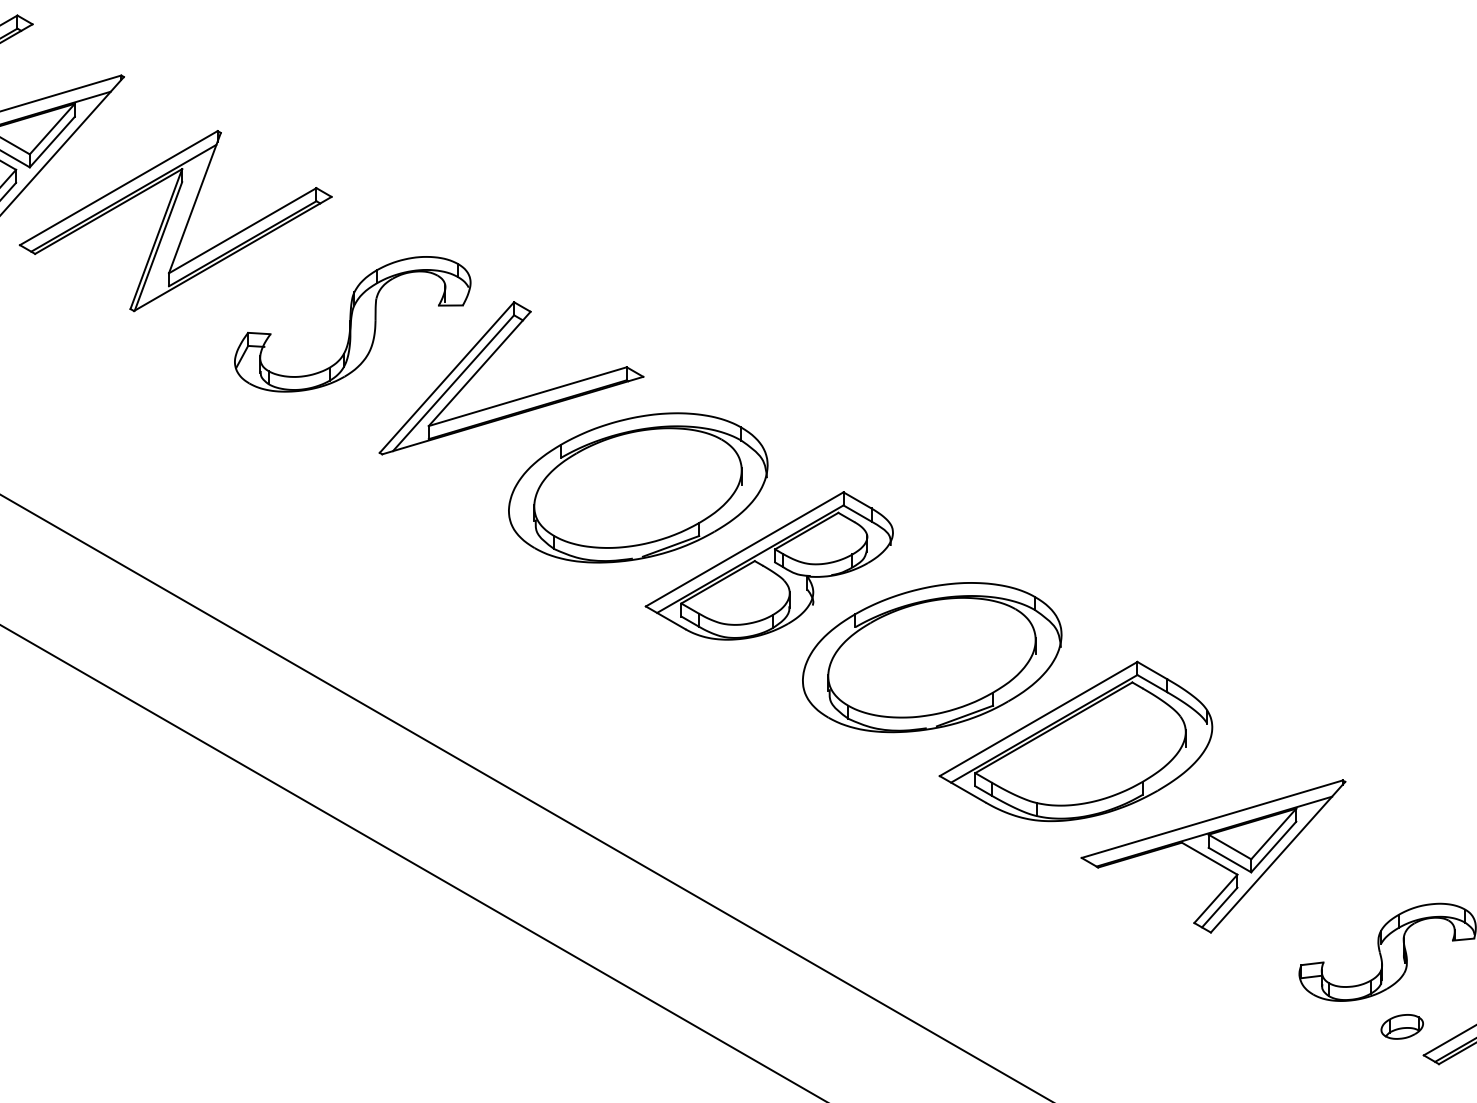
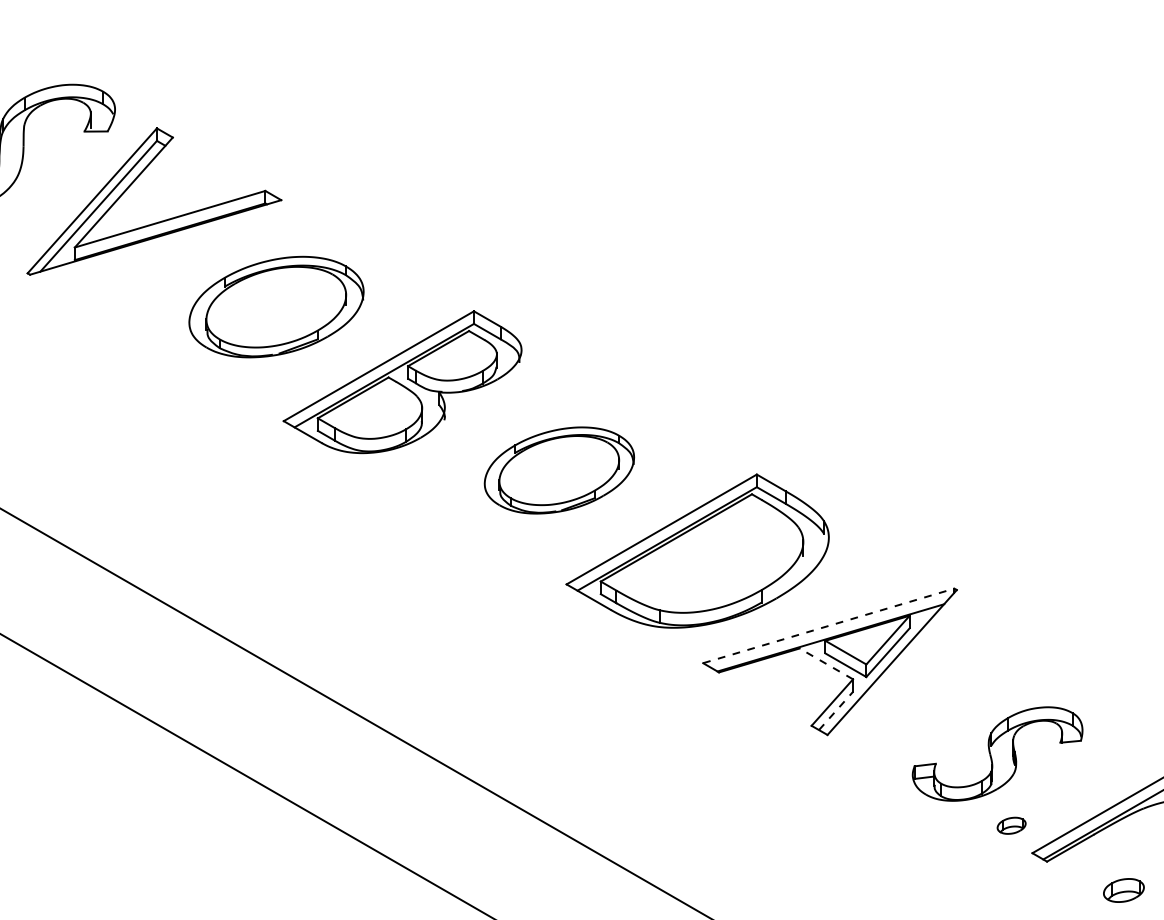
part: (638, 487) -> (276, 306), size x0.7
part: (932, 657) -> (559, 470), size x0.6
line: (1212, 819) -> (829, 626), solid -> dashed
line: (1209, 858) -> (826, 663), solid -> dashed
line: (1219, 907) -> (835, 710), solid -> dashed
part: (1401, 1026) -> (1010, 825), size x0.7

